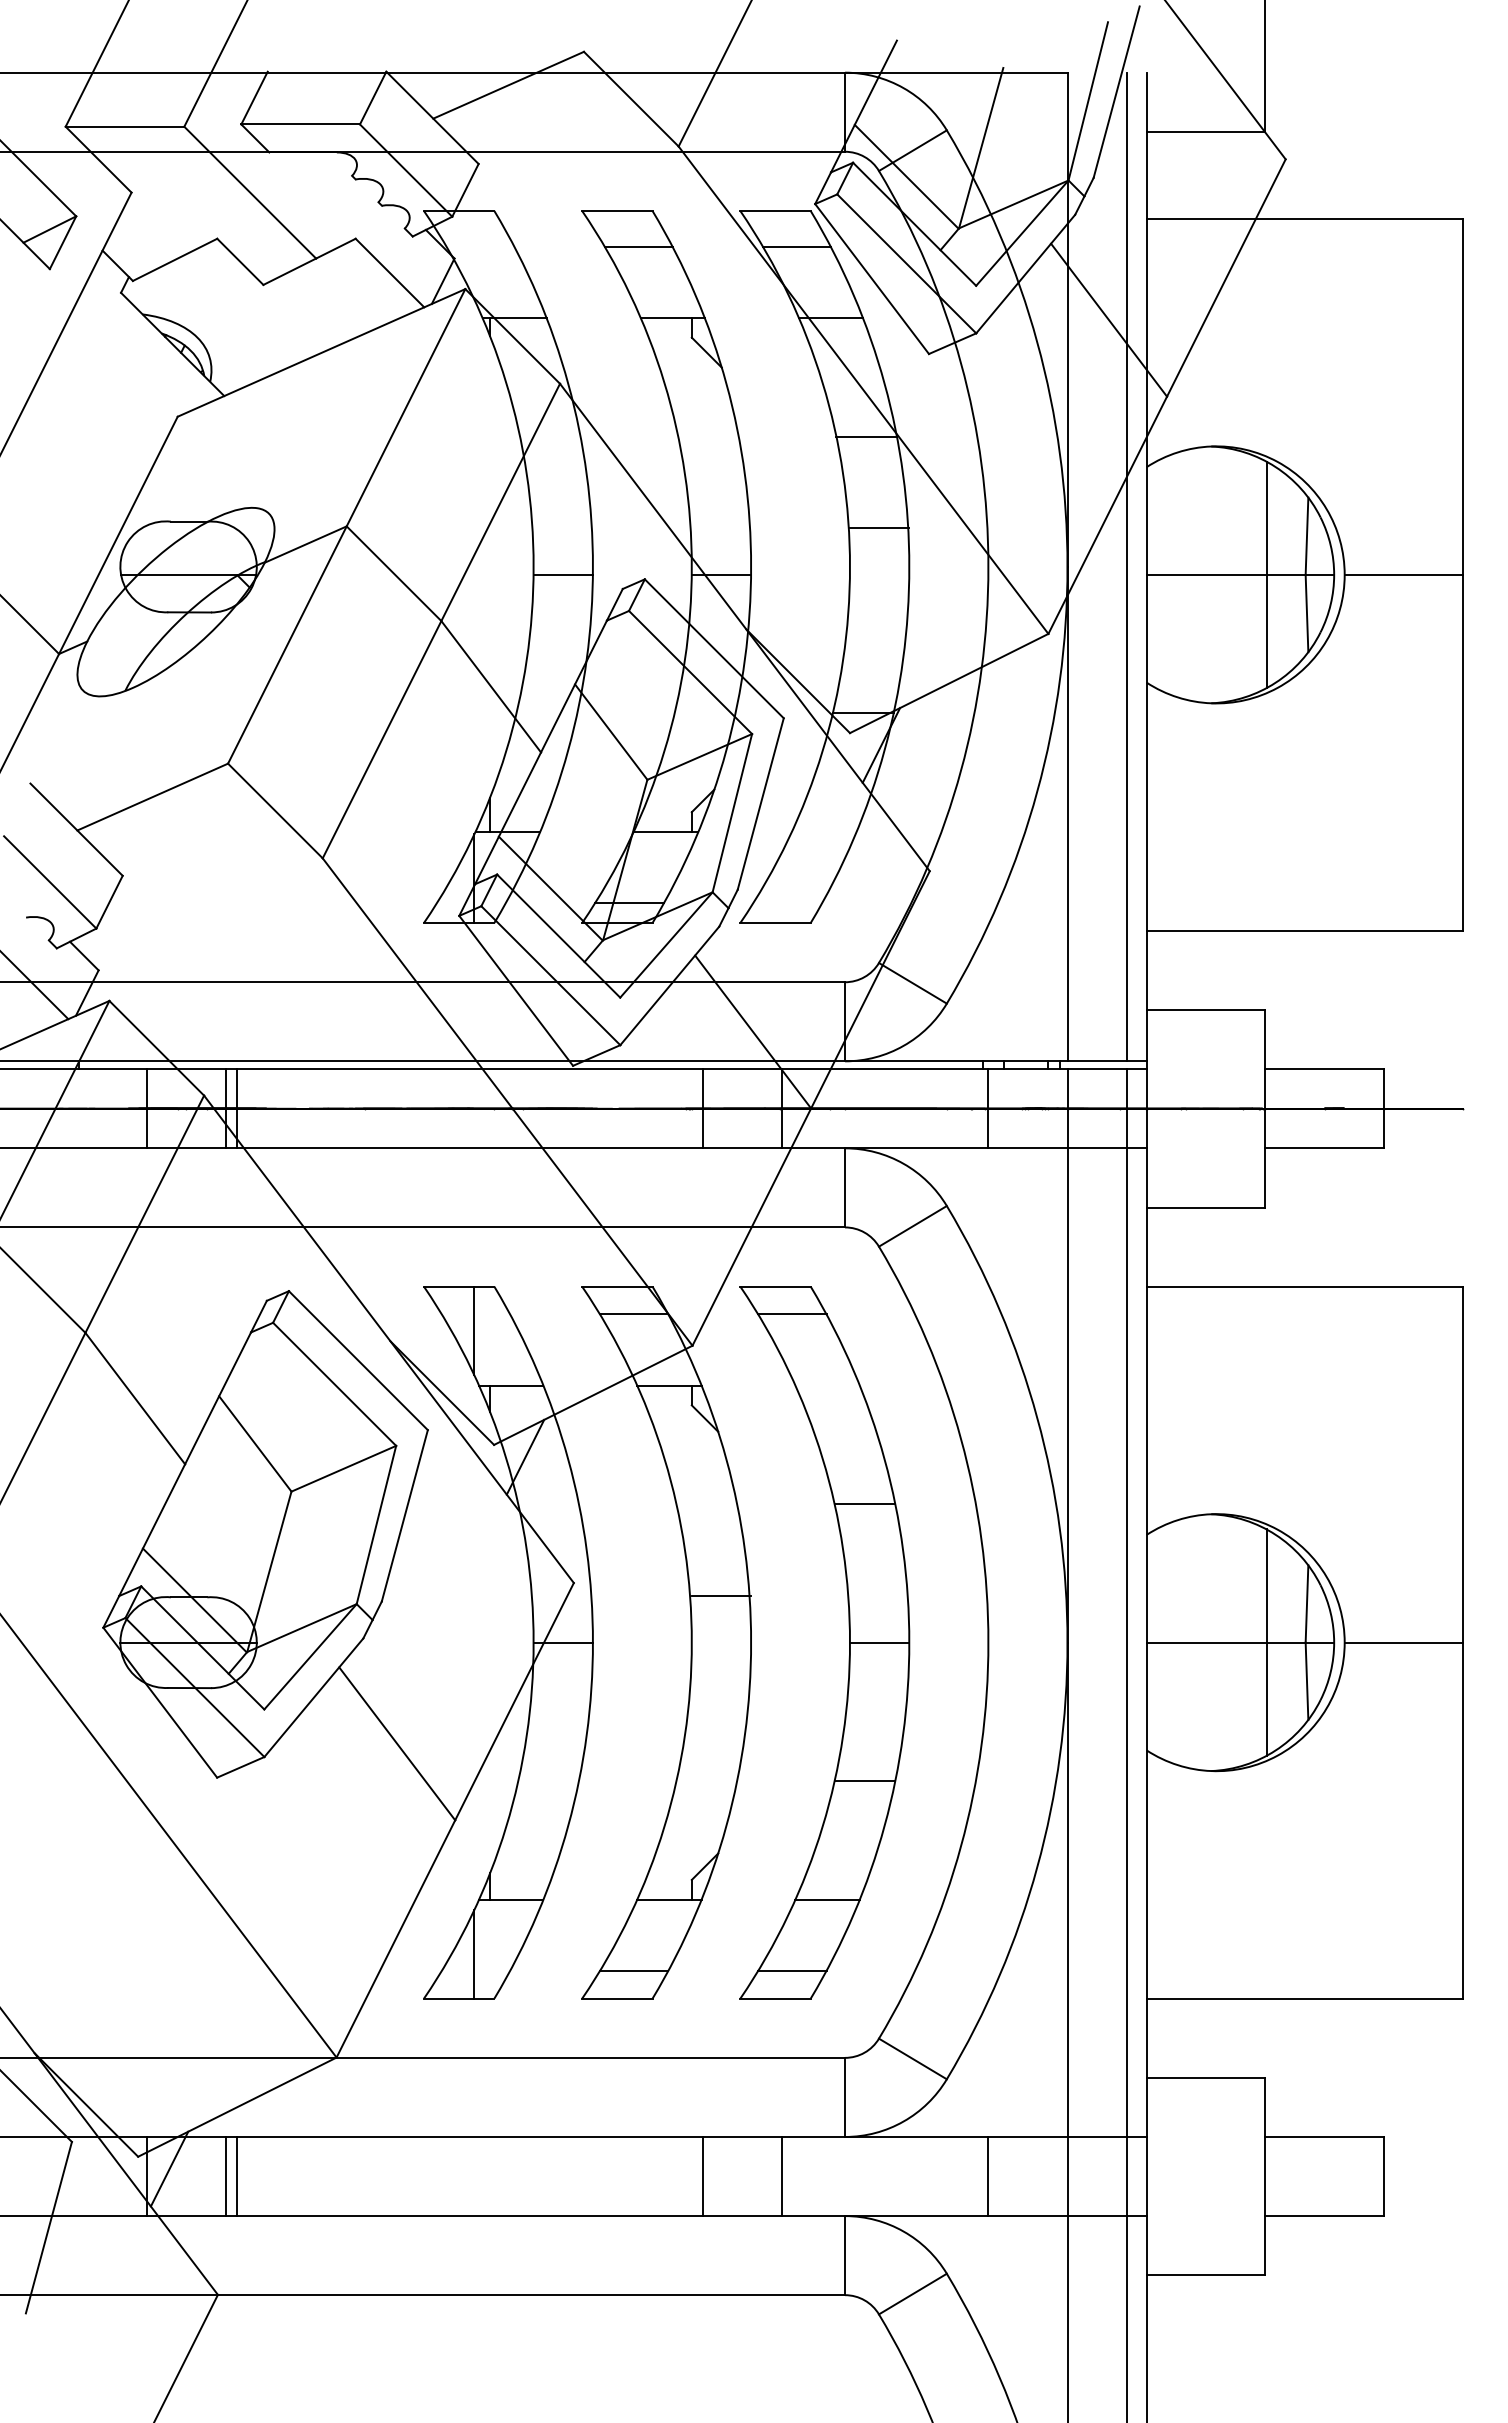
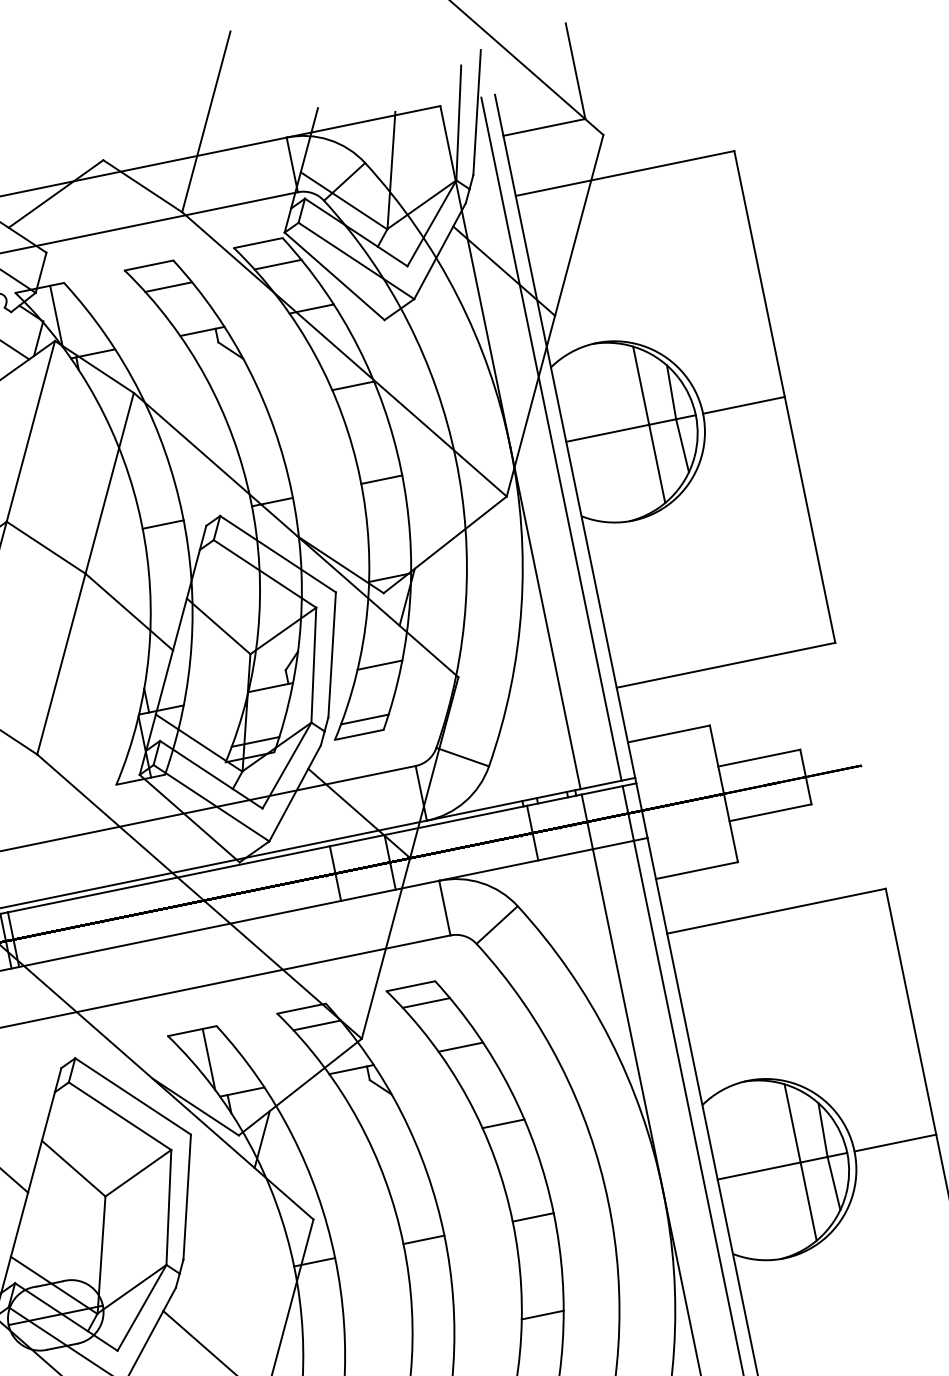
line: (474, 255) -> (56, 316), added
line: (879, 527) -> (381, 479), moved
line: (823, 831) -> (379, 664), added
line: (787, 903) -> (364, 719), added
line: (827, 1385) -> (460, 1047), added
line: (721, 1595) -> (423, 1239), moved

